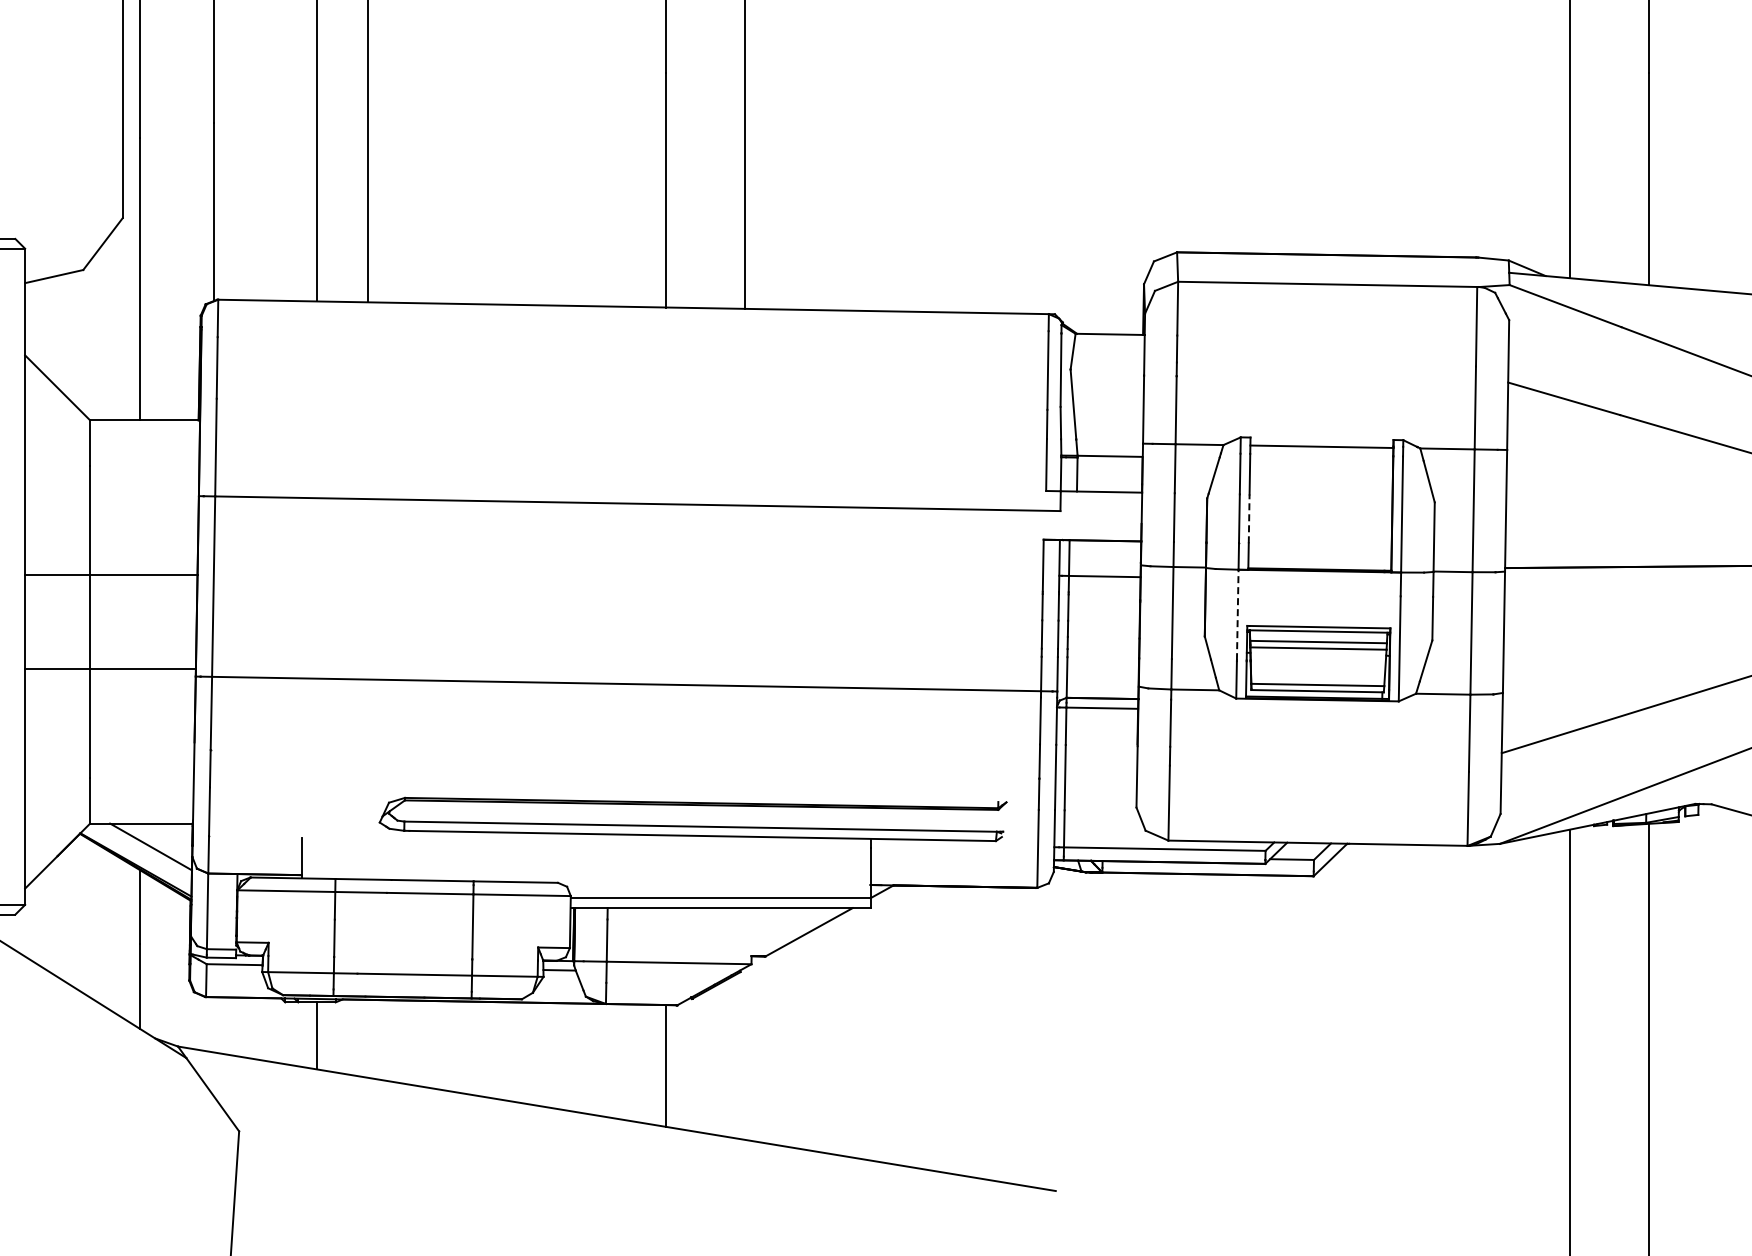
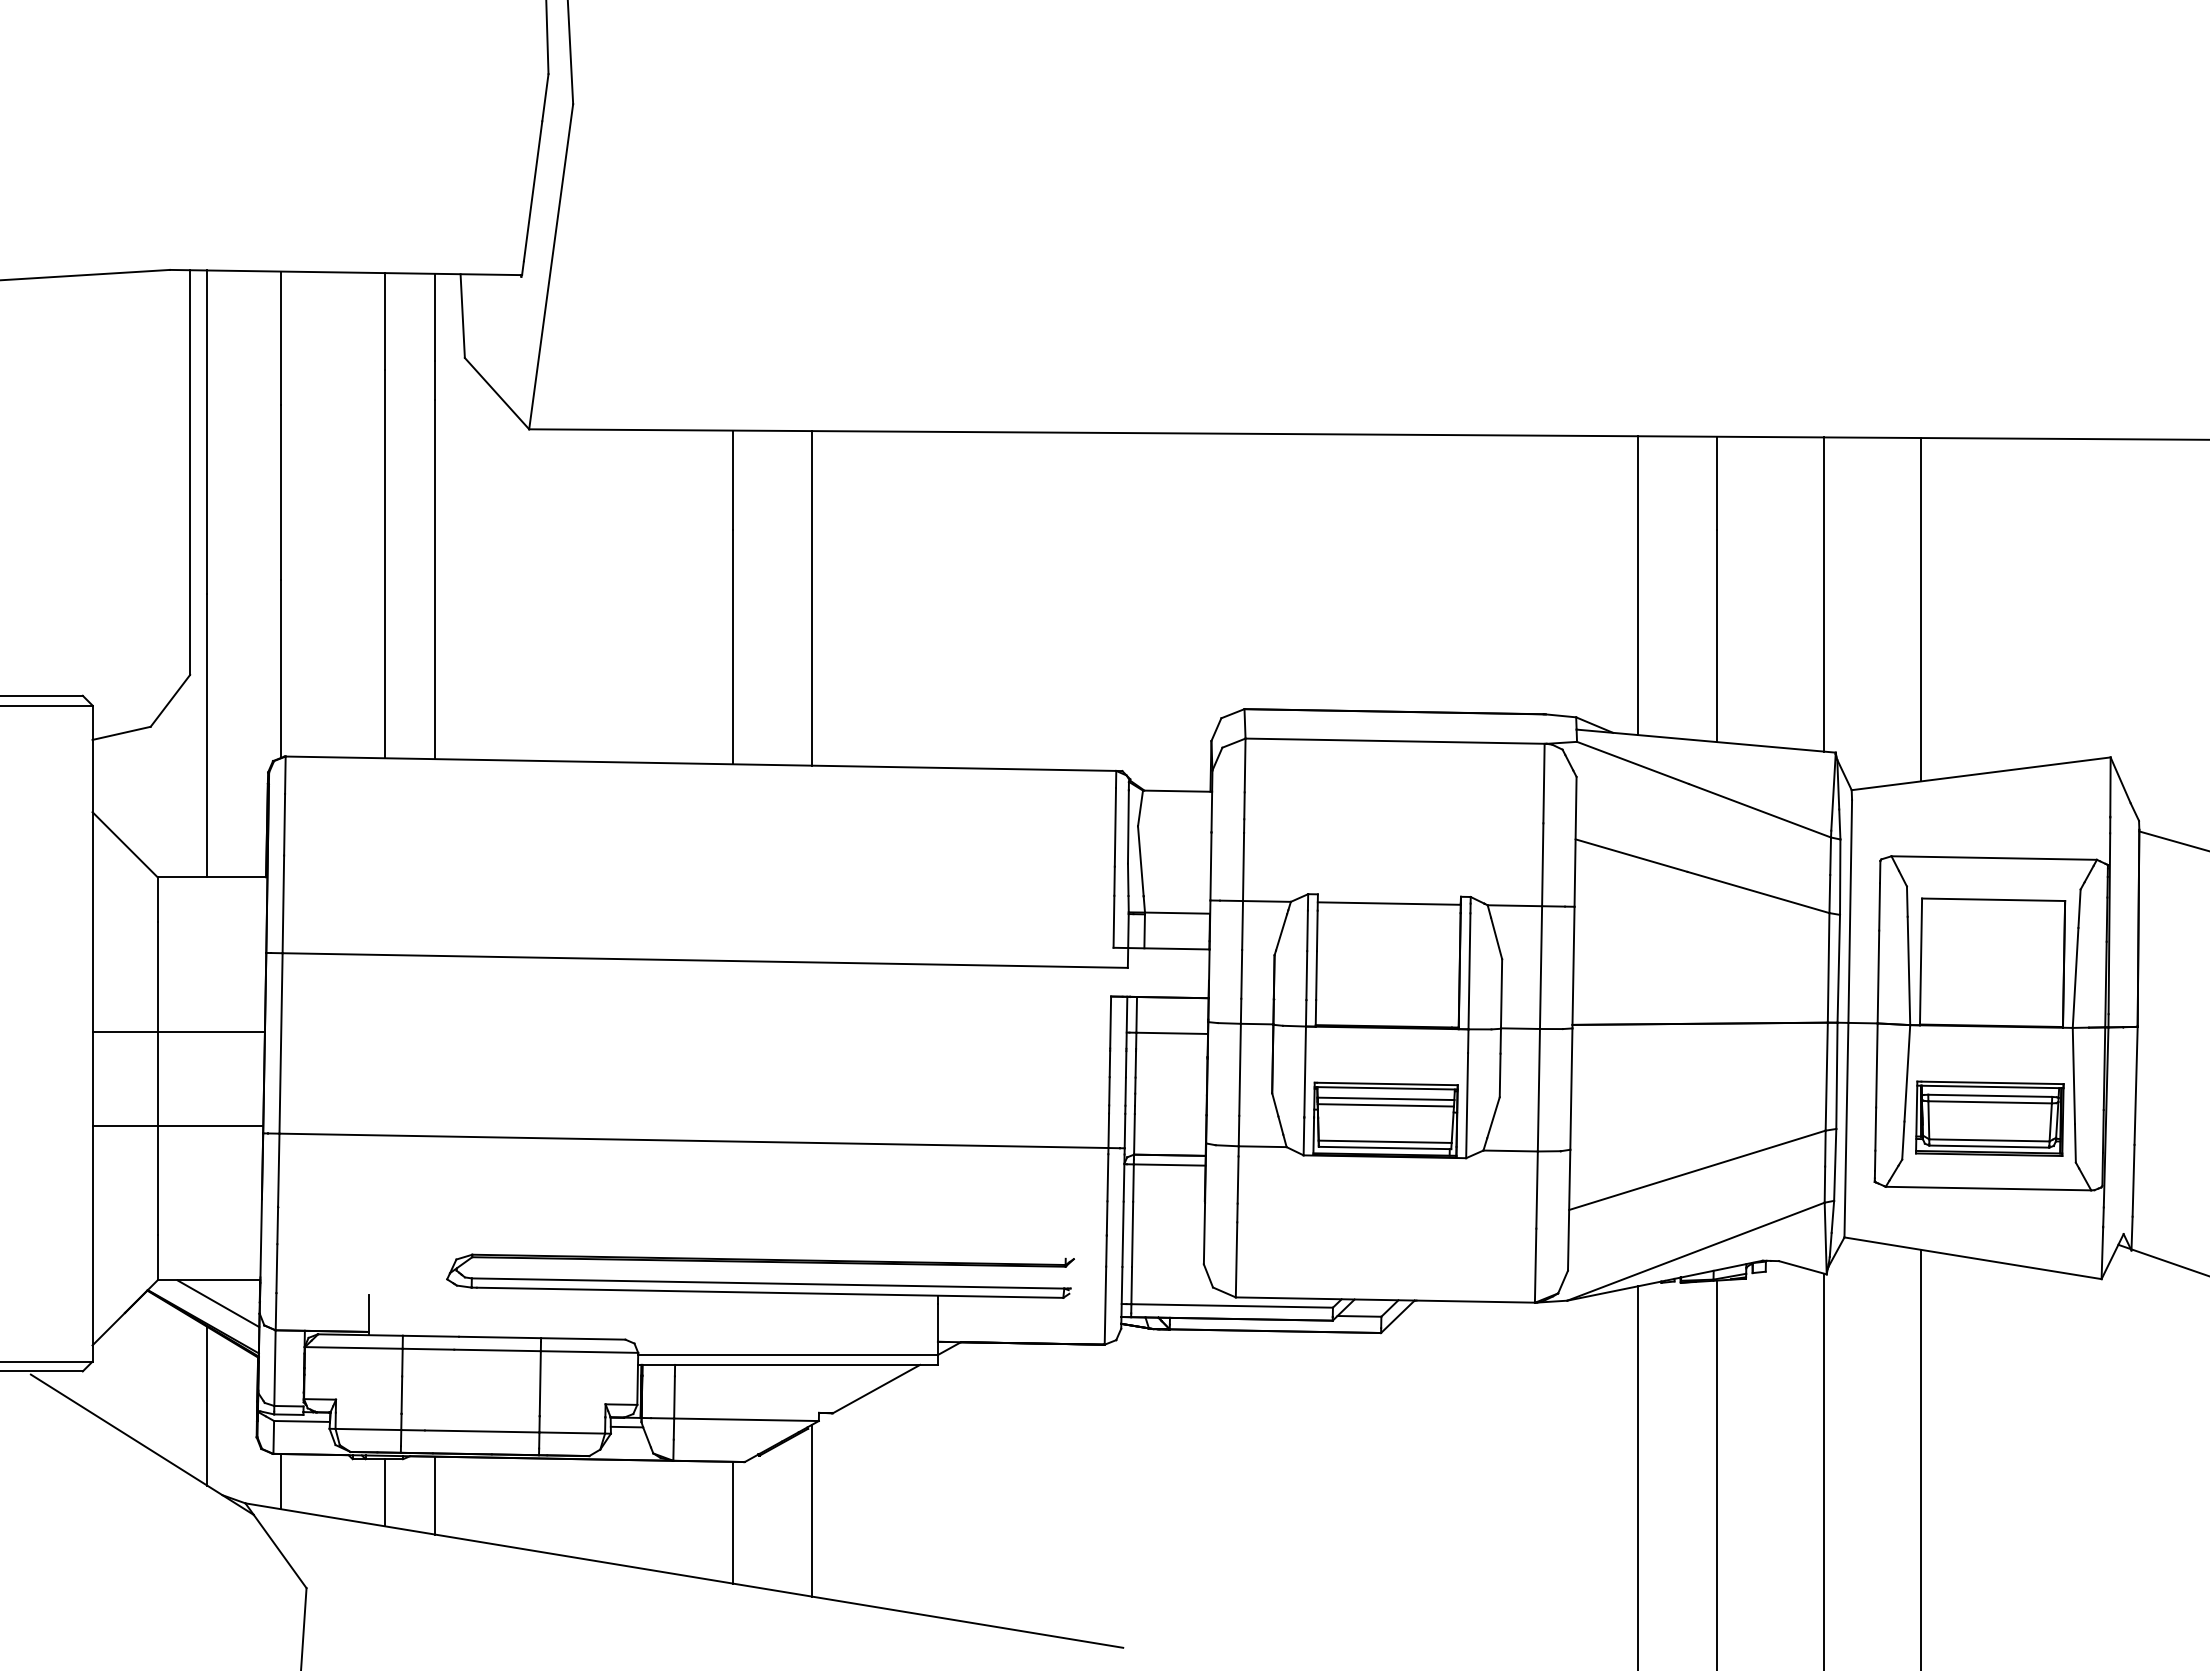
line: (1249, 518) -> (1316, 975), dashed -> solid
line: (1238, 614) -> (1305, 1071), dashed -> solid
line: (214, 1024) -> (281, 1481), added
line: (367, 1038) -> (434, 1495), added
line: (745, 1053) -> (812, 1510), added

